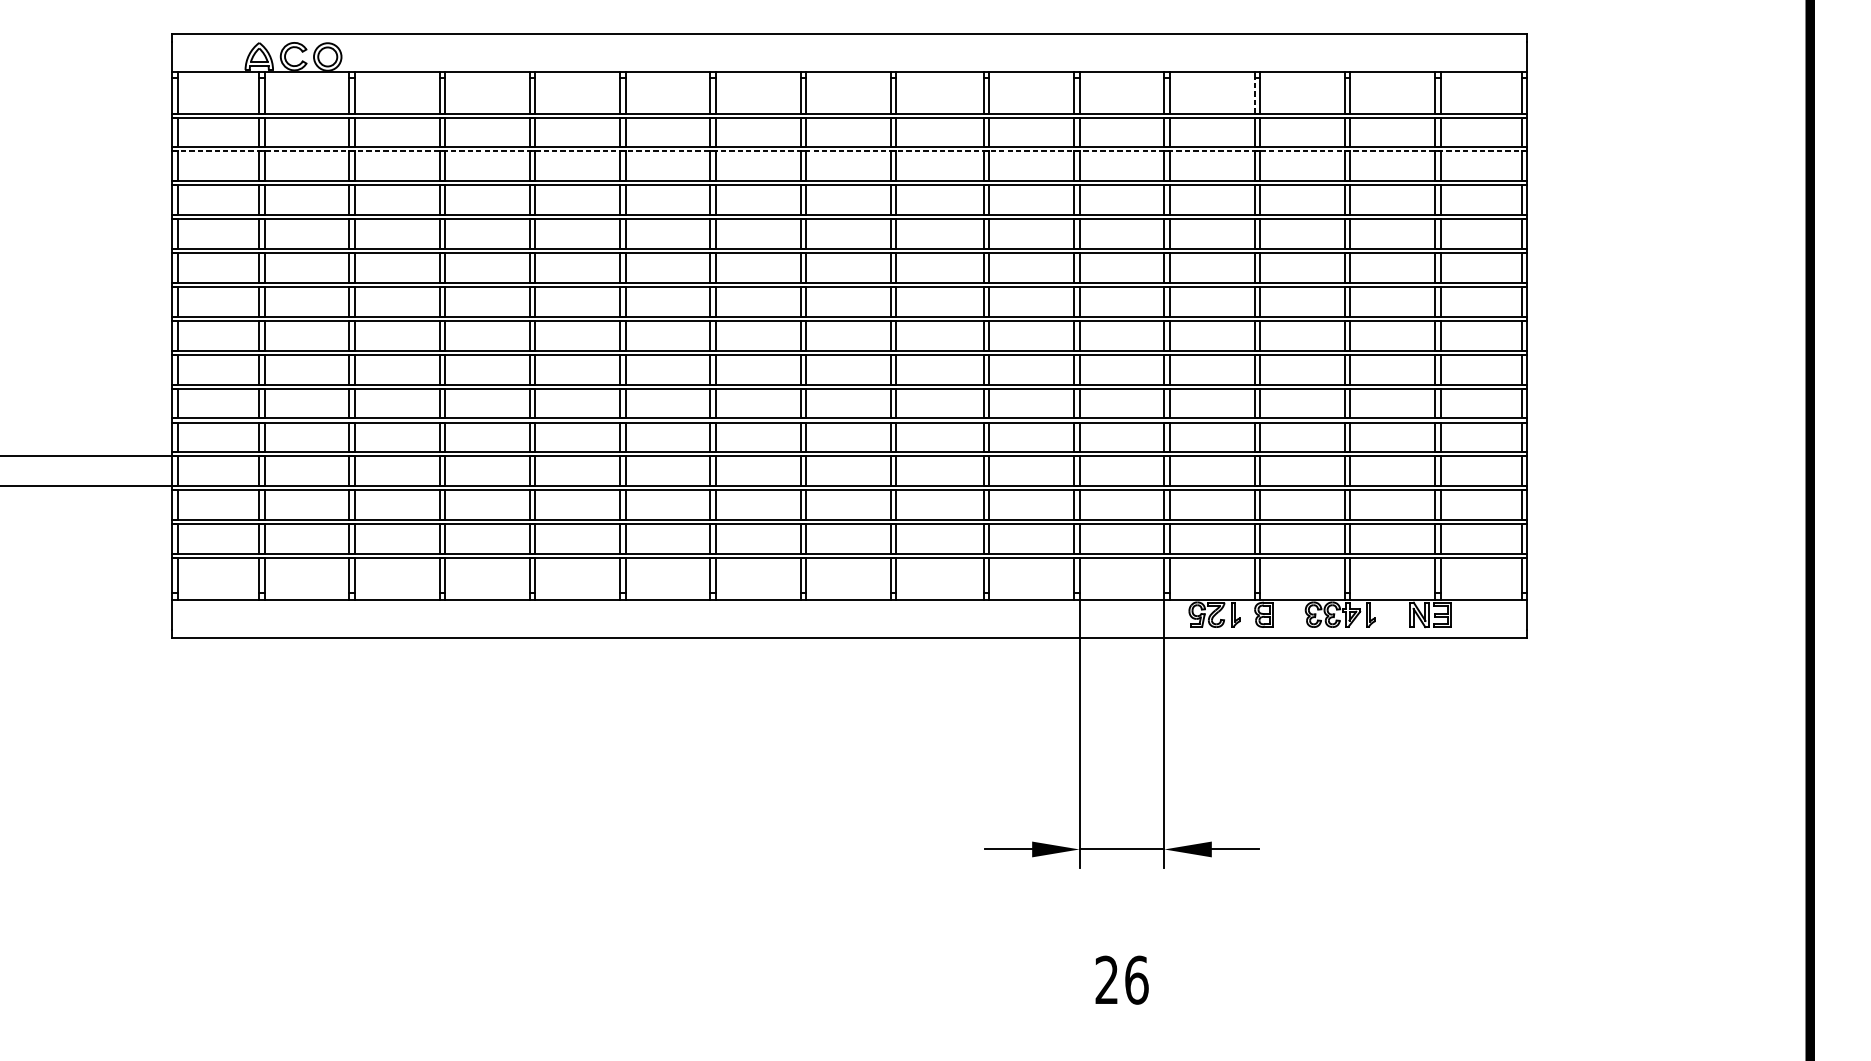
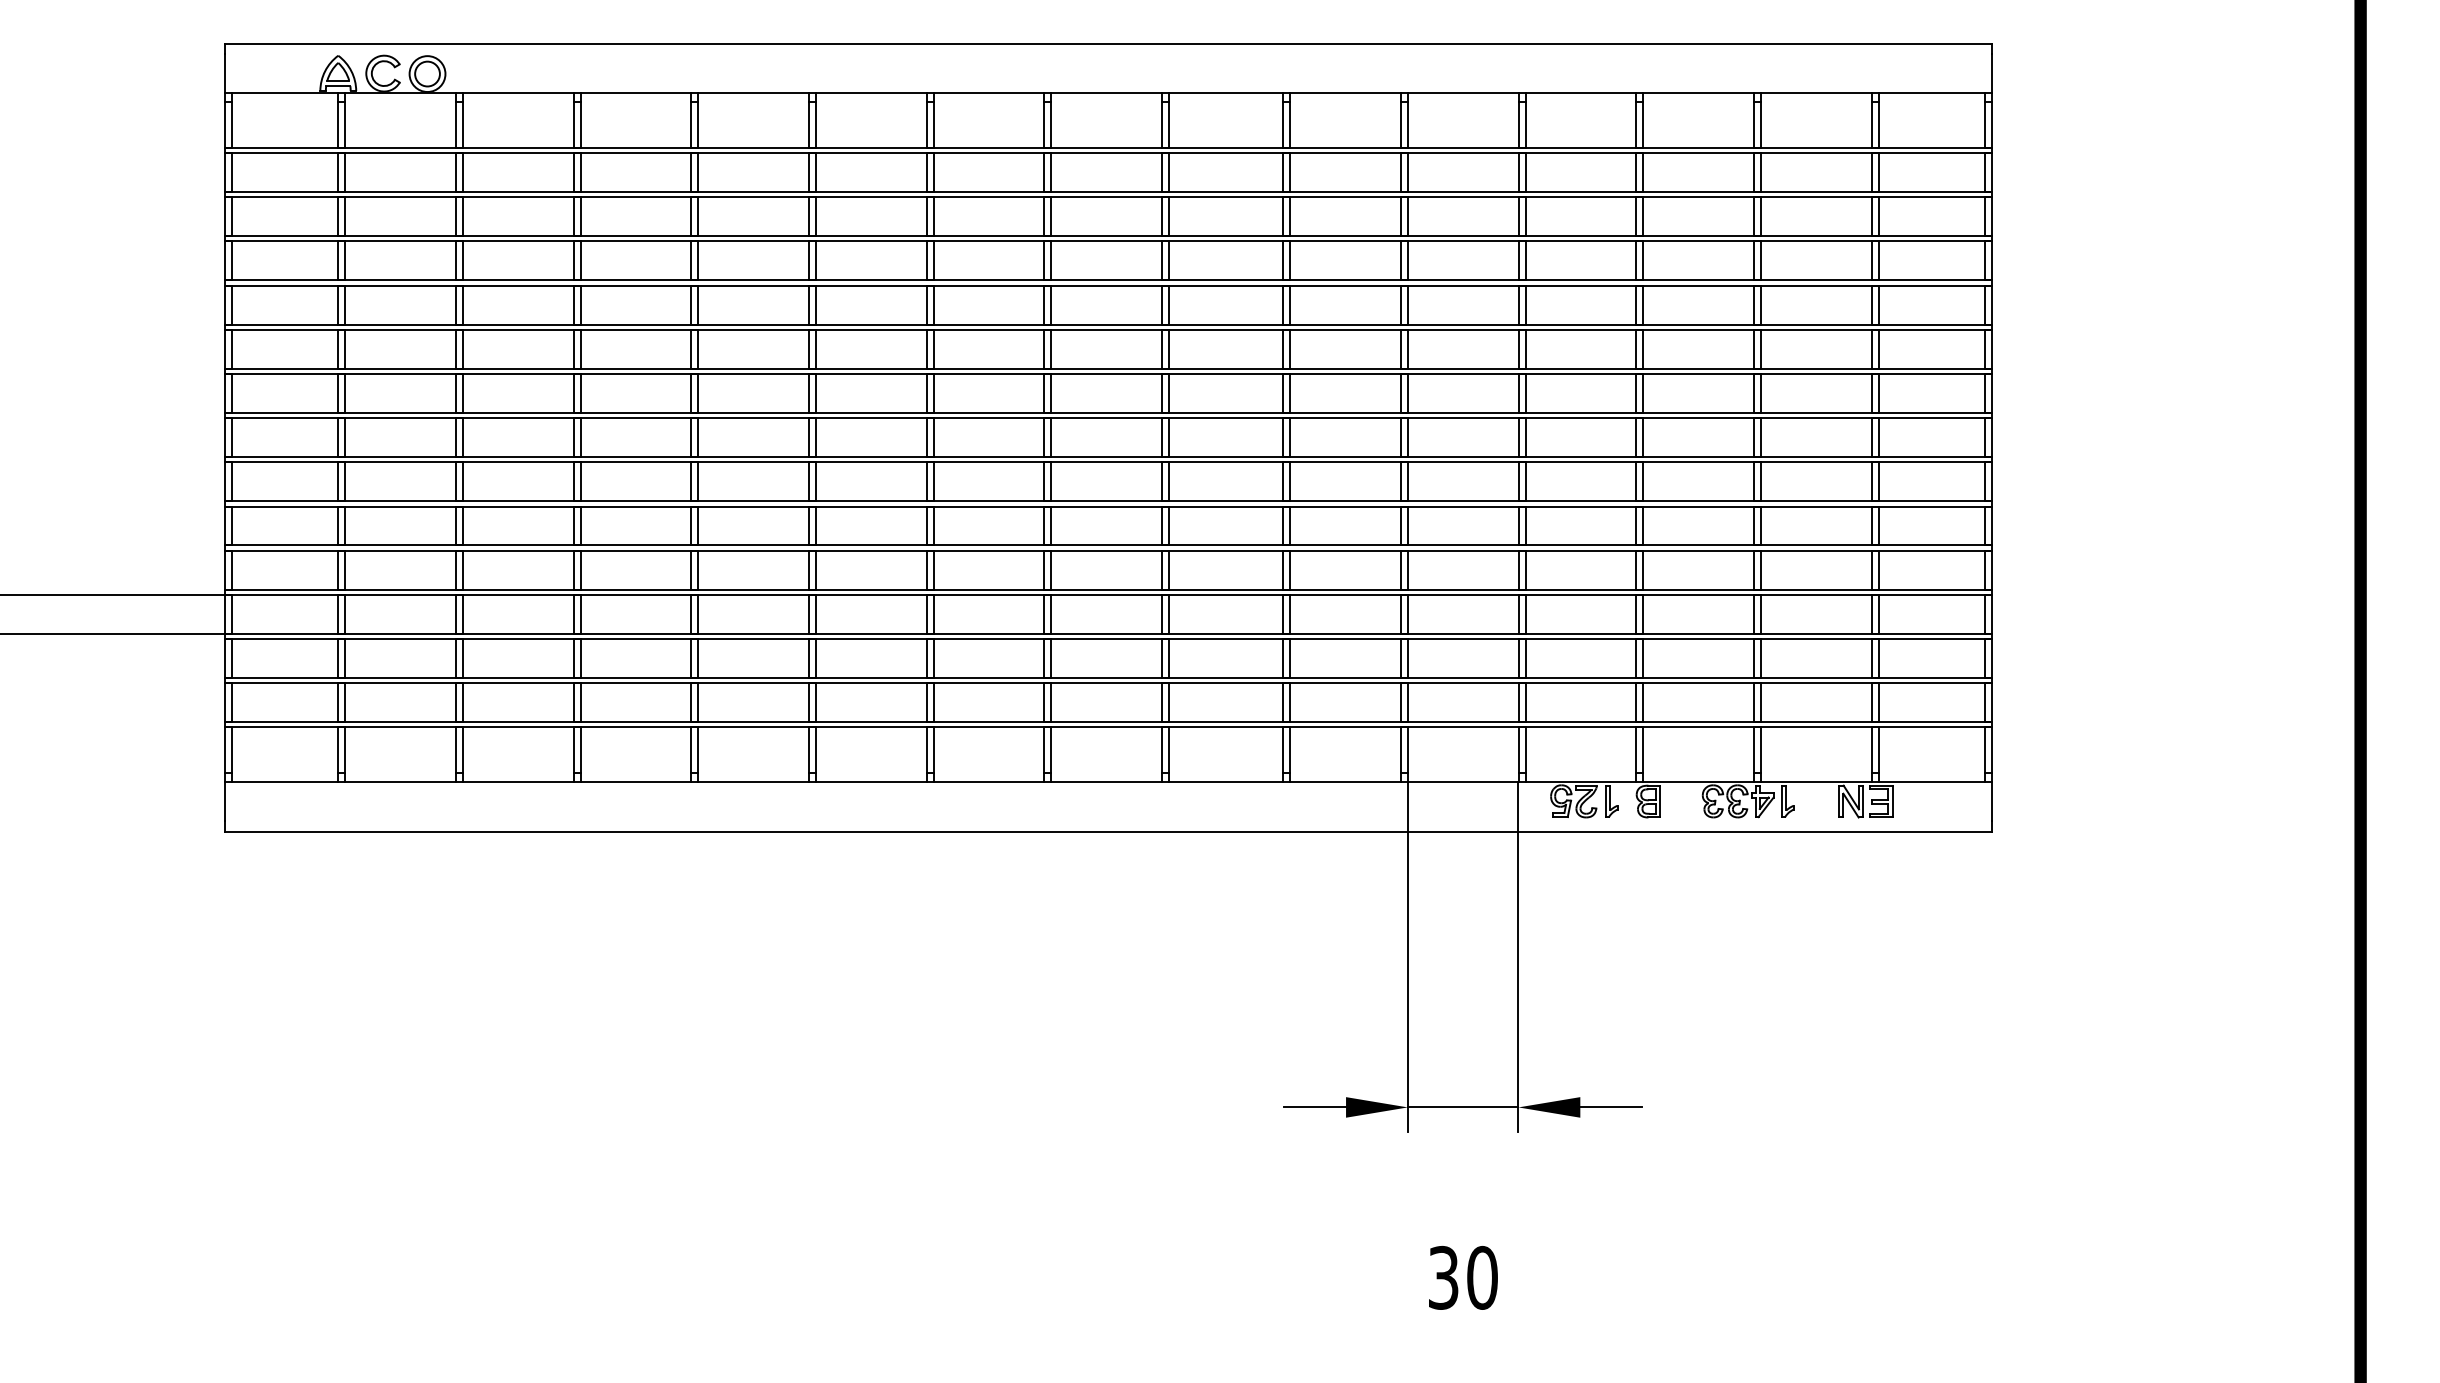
line: (1254, 95) -> (1636, 124), dashed -> solid
line: (849, 151) -> (1108, 197), dashed -> solid
text: (1122, 979) -> (1463, 1277), 26 -> 30

